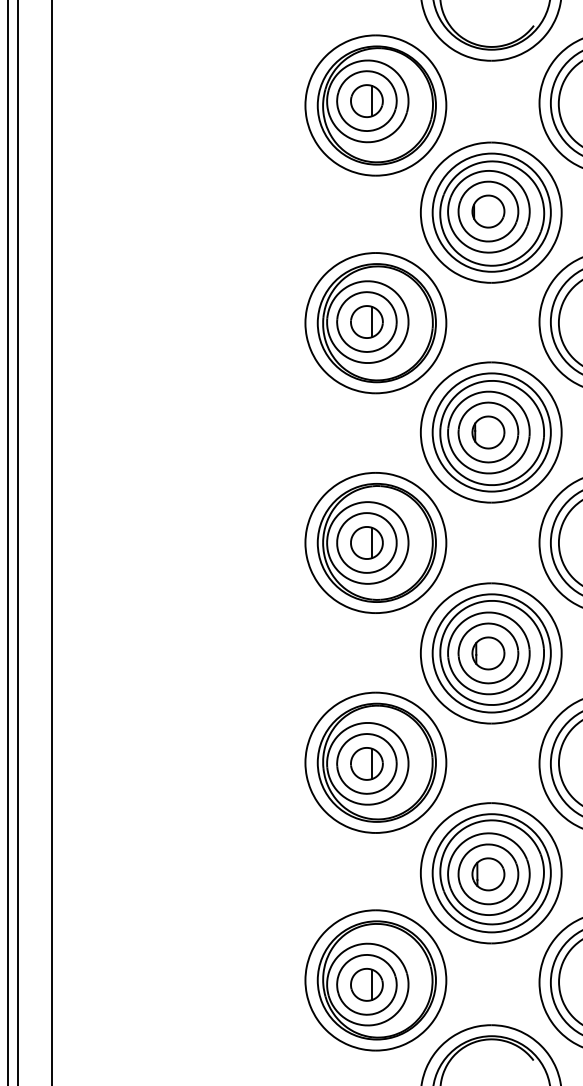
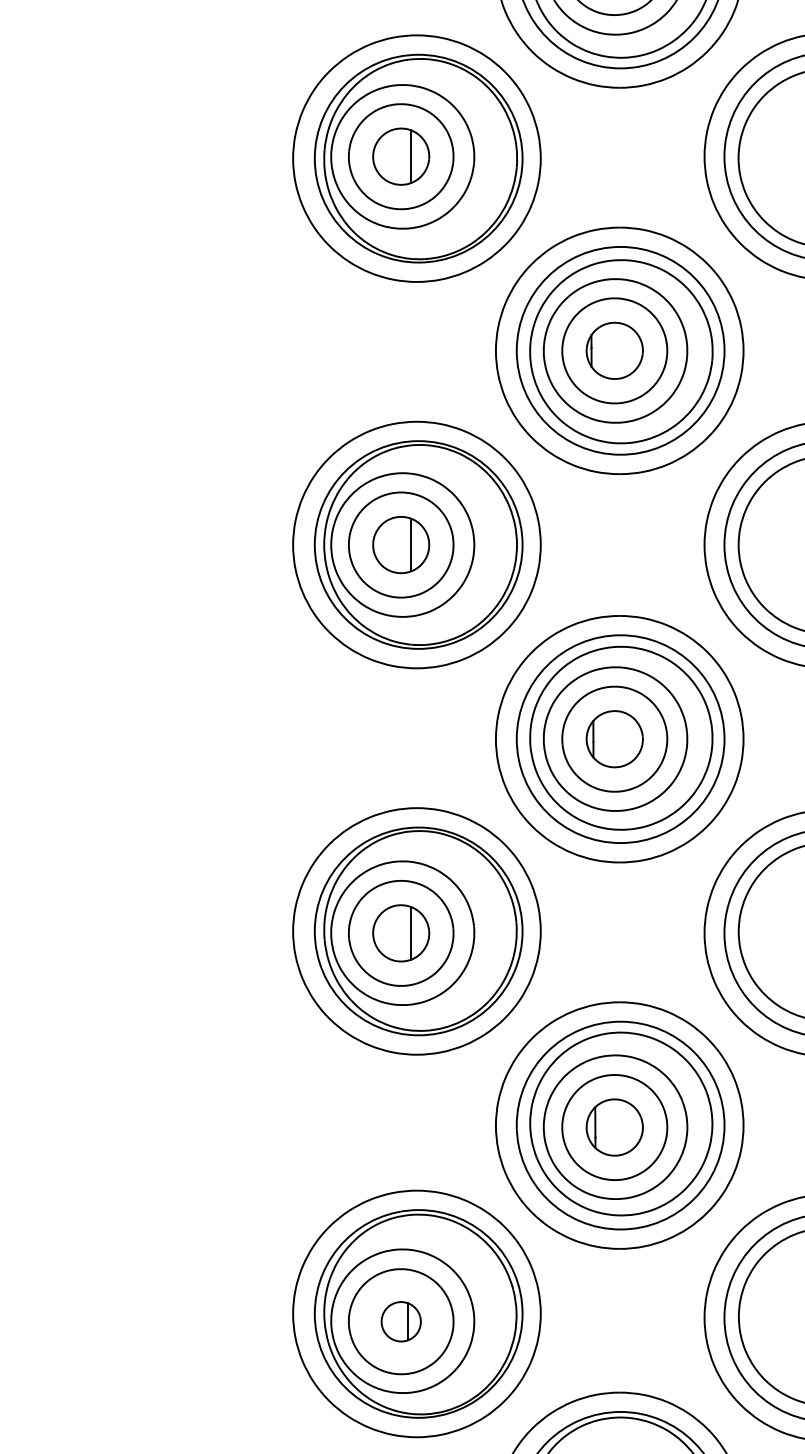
part: (366, 984) -> (400, 1321), size x0.7

